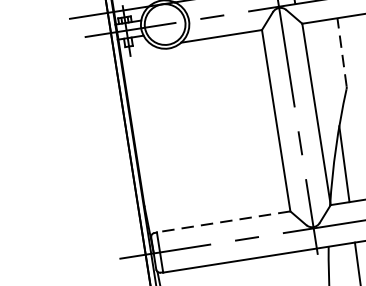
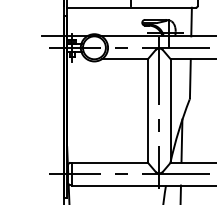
line: (342, 51) -> (190, 78), dashed -> solid
line: (223, 221) -> (109, 162), dashed -> solid

